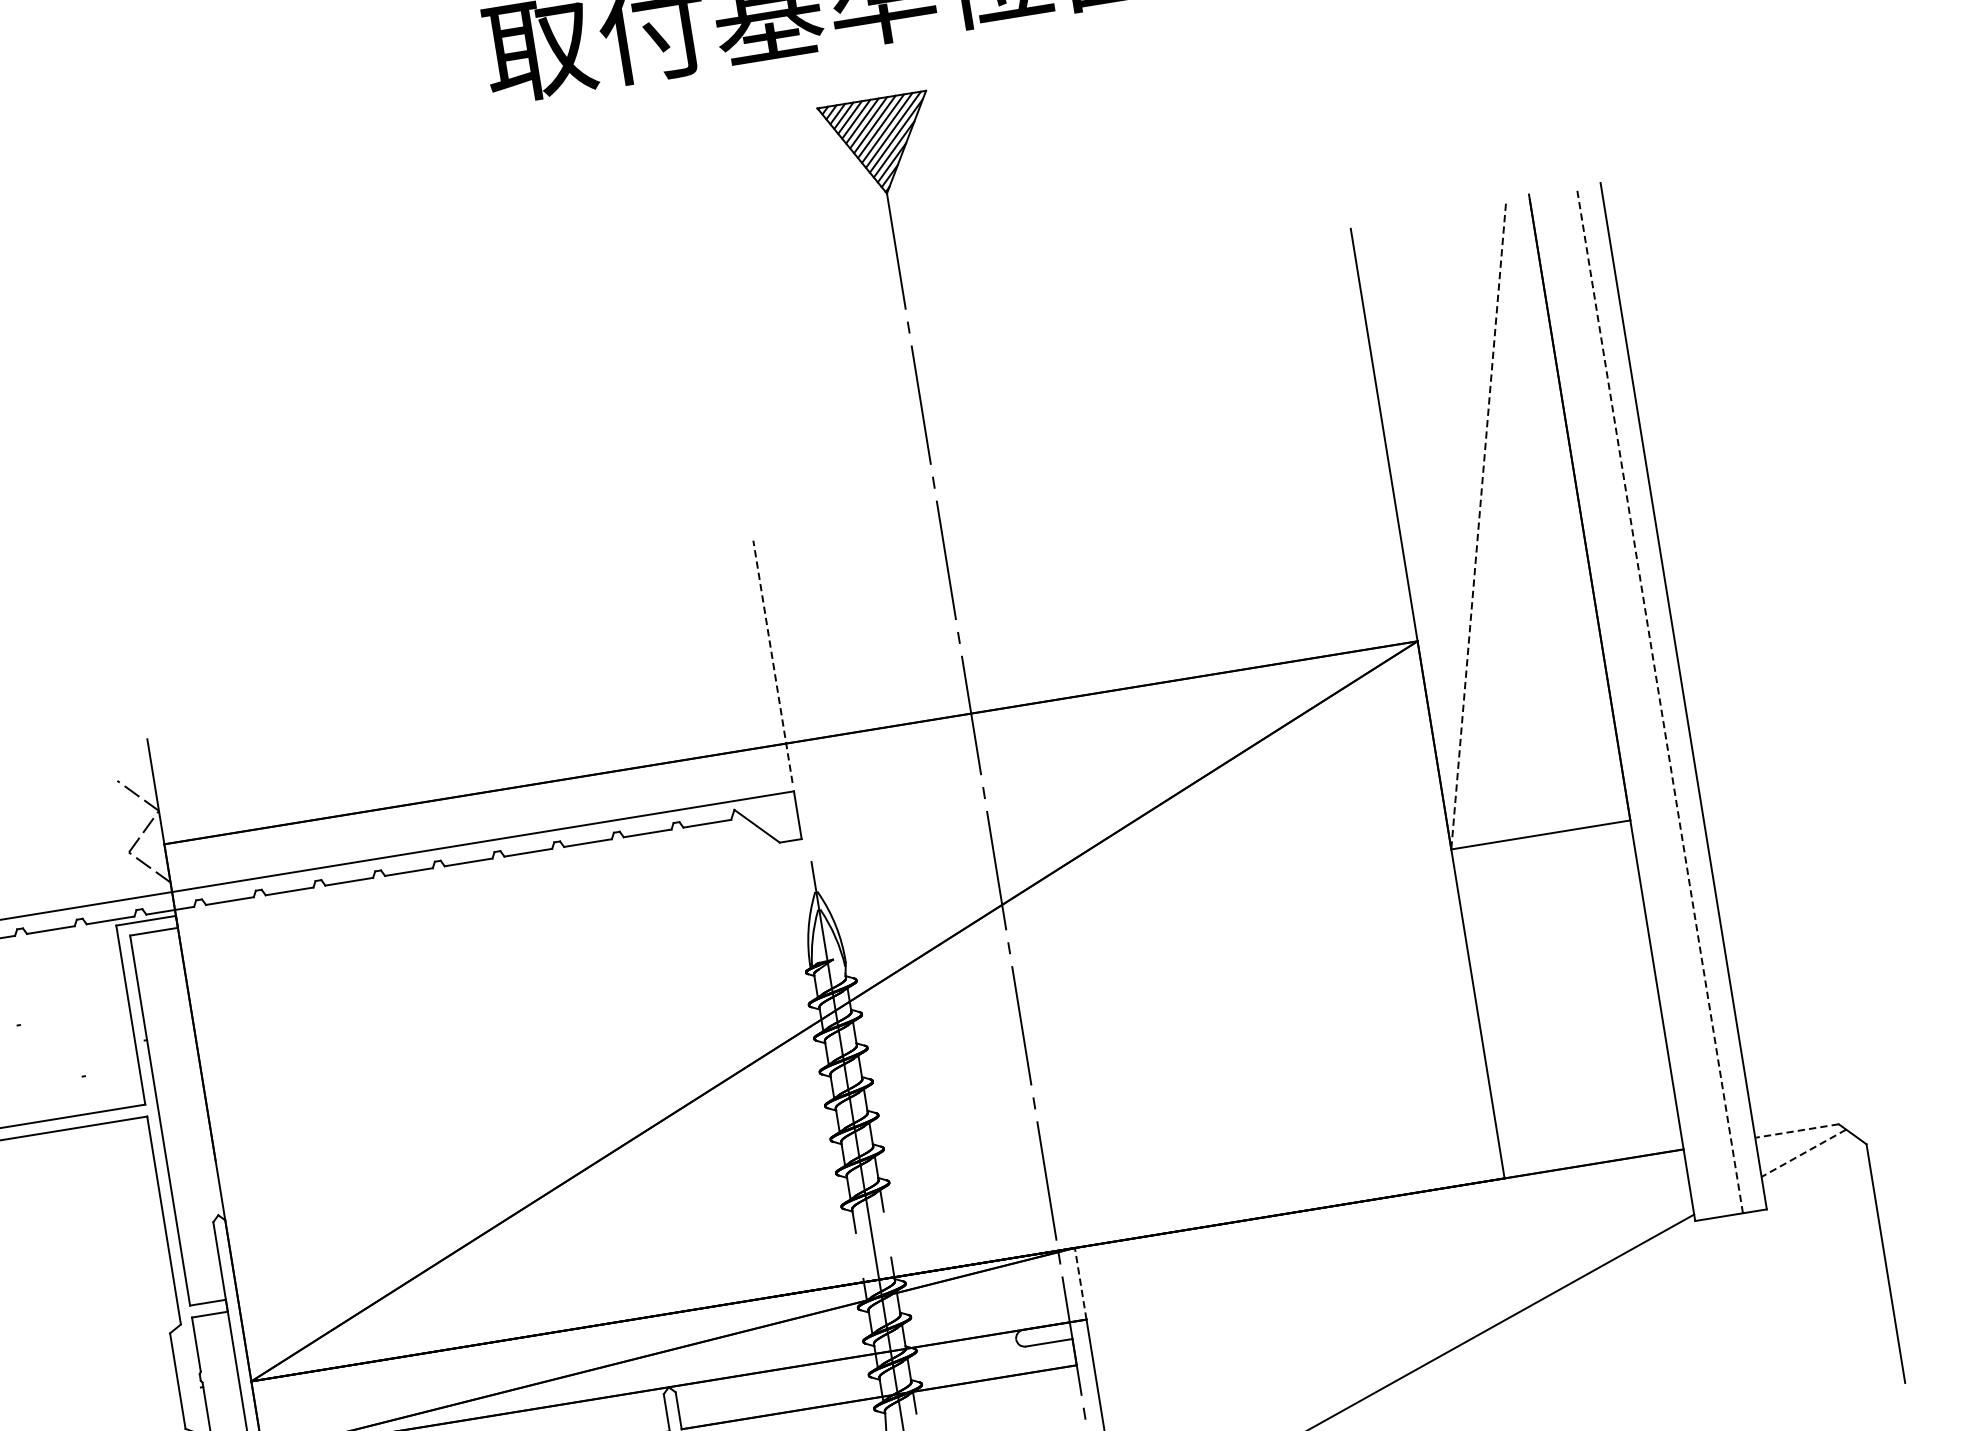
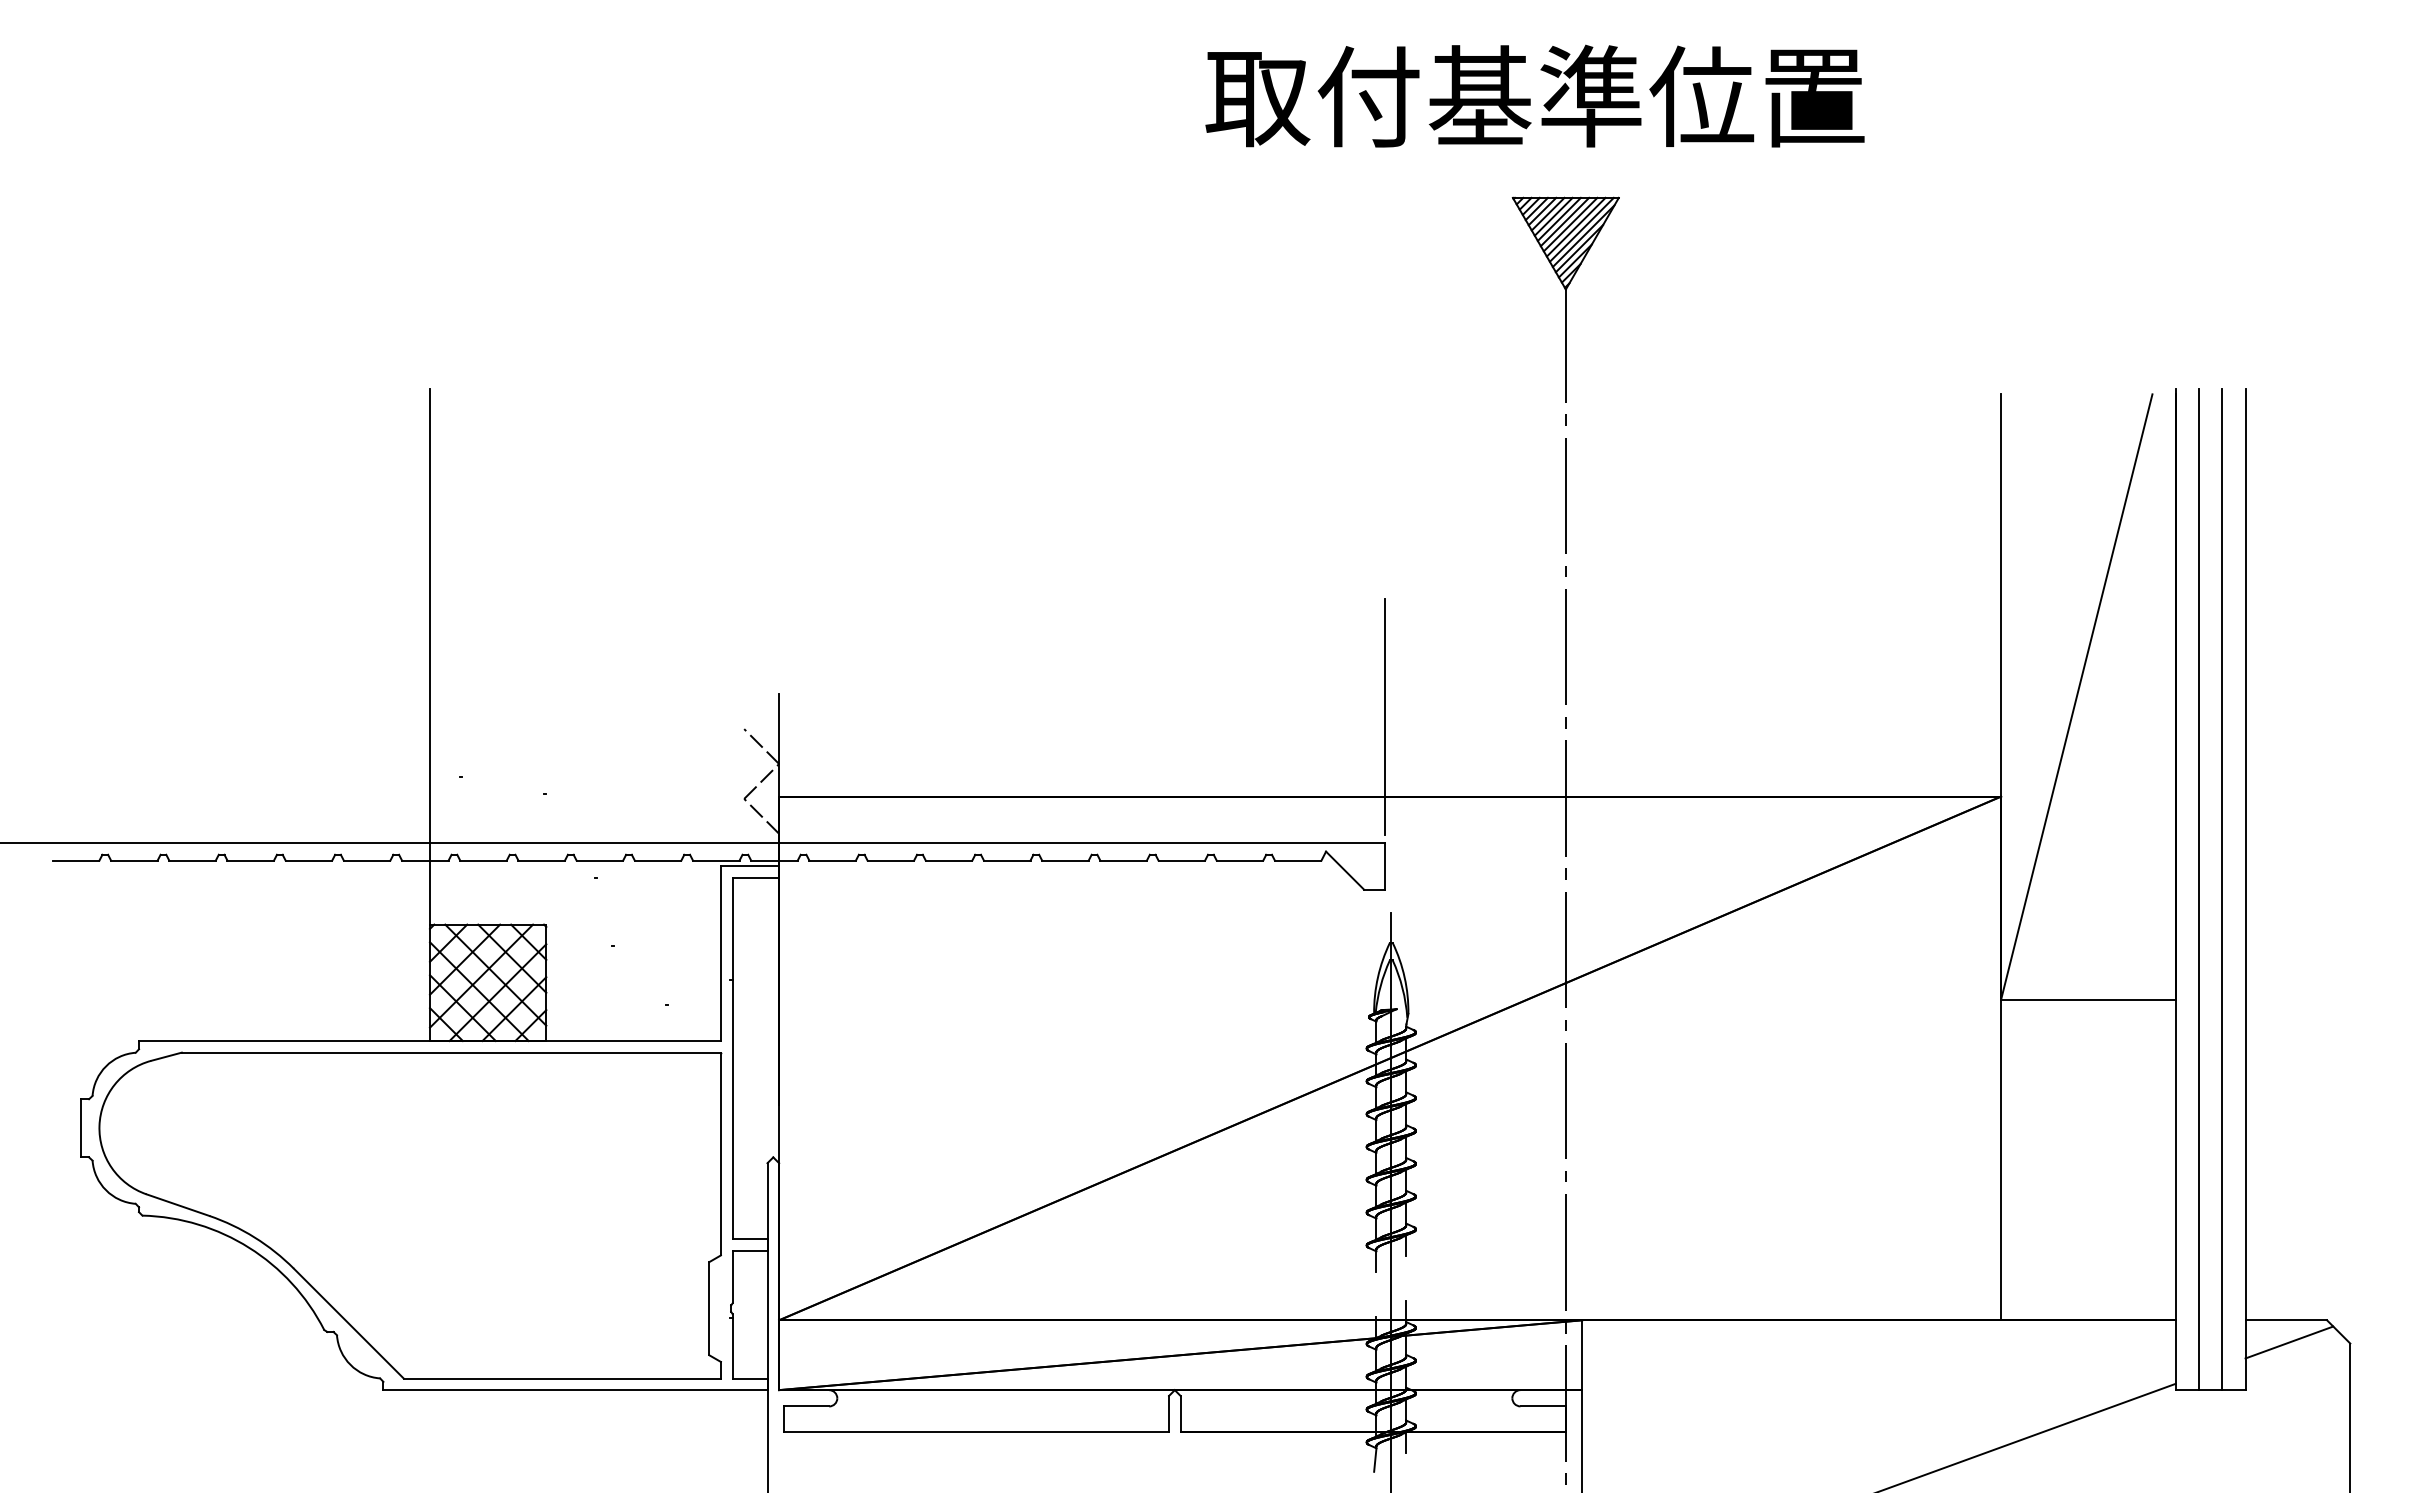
line: (1478, 526) -> (2076, 696), dashed -> solid
line: (772, 661) -> (1385, 716), dashed -> solid
line: (1660, 699) -> (2222, 889), dashed -> solid
line: (1636, 703) -> (2199, 889), added
line: (1797, 1131) -> (2286, 1320), dashed -> solid
line: (1803, 1153) -> (2289, 1342), dashed -> solid
line: (1081, 1284) -> (1582, 1355), dashed -> solid

